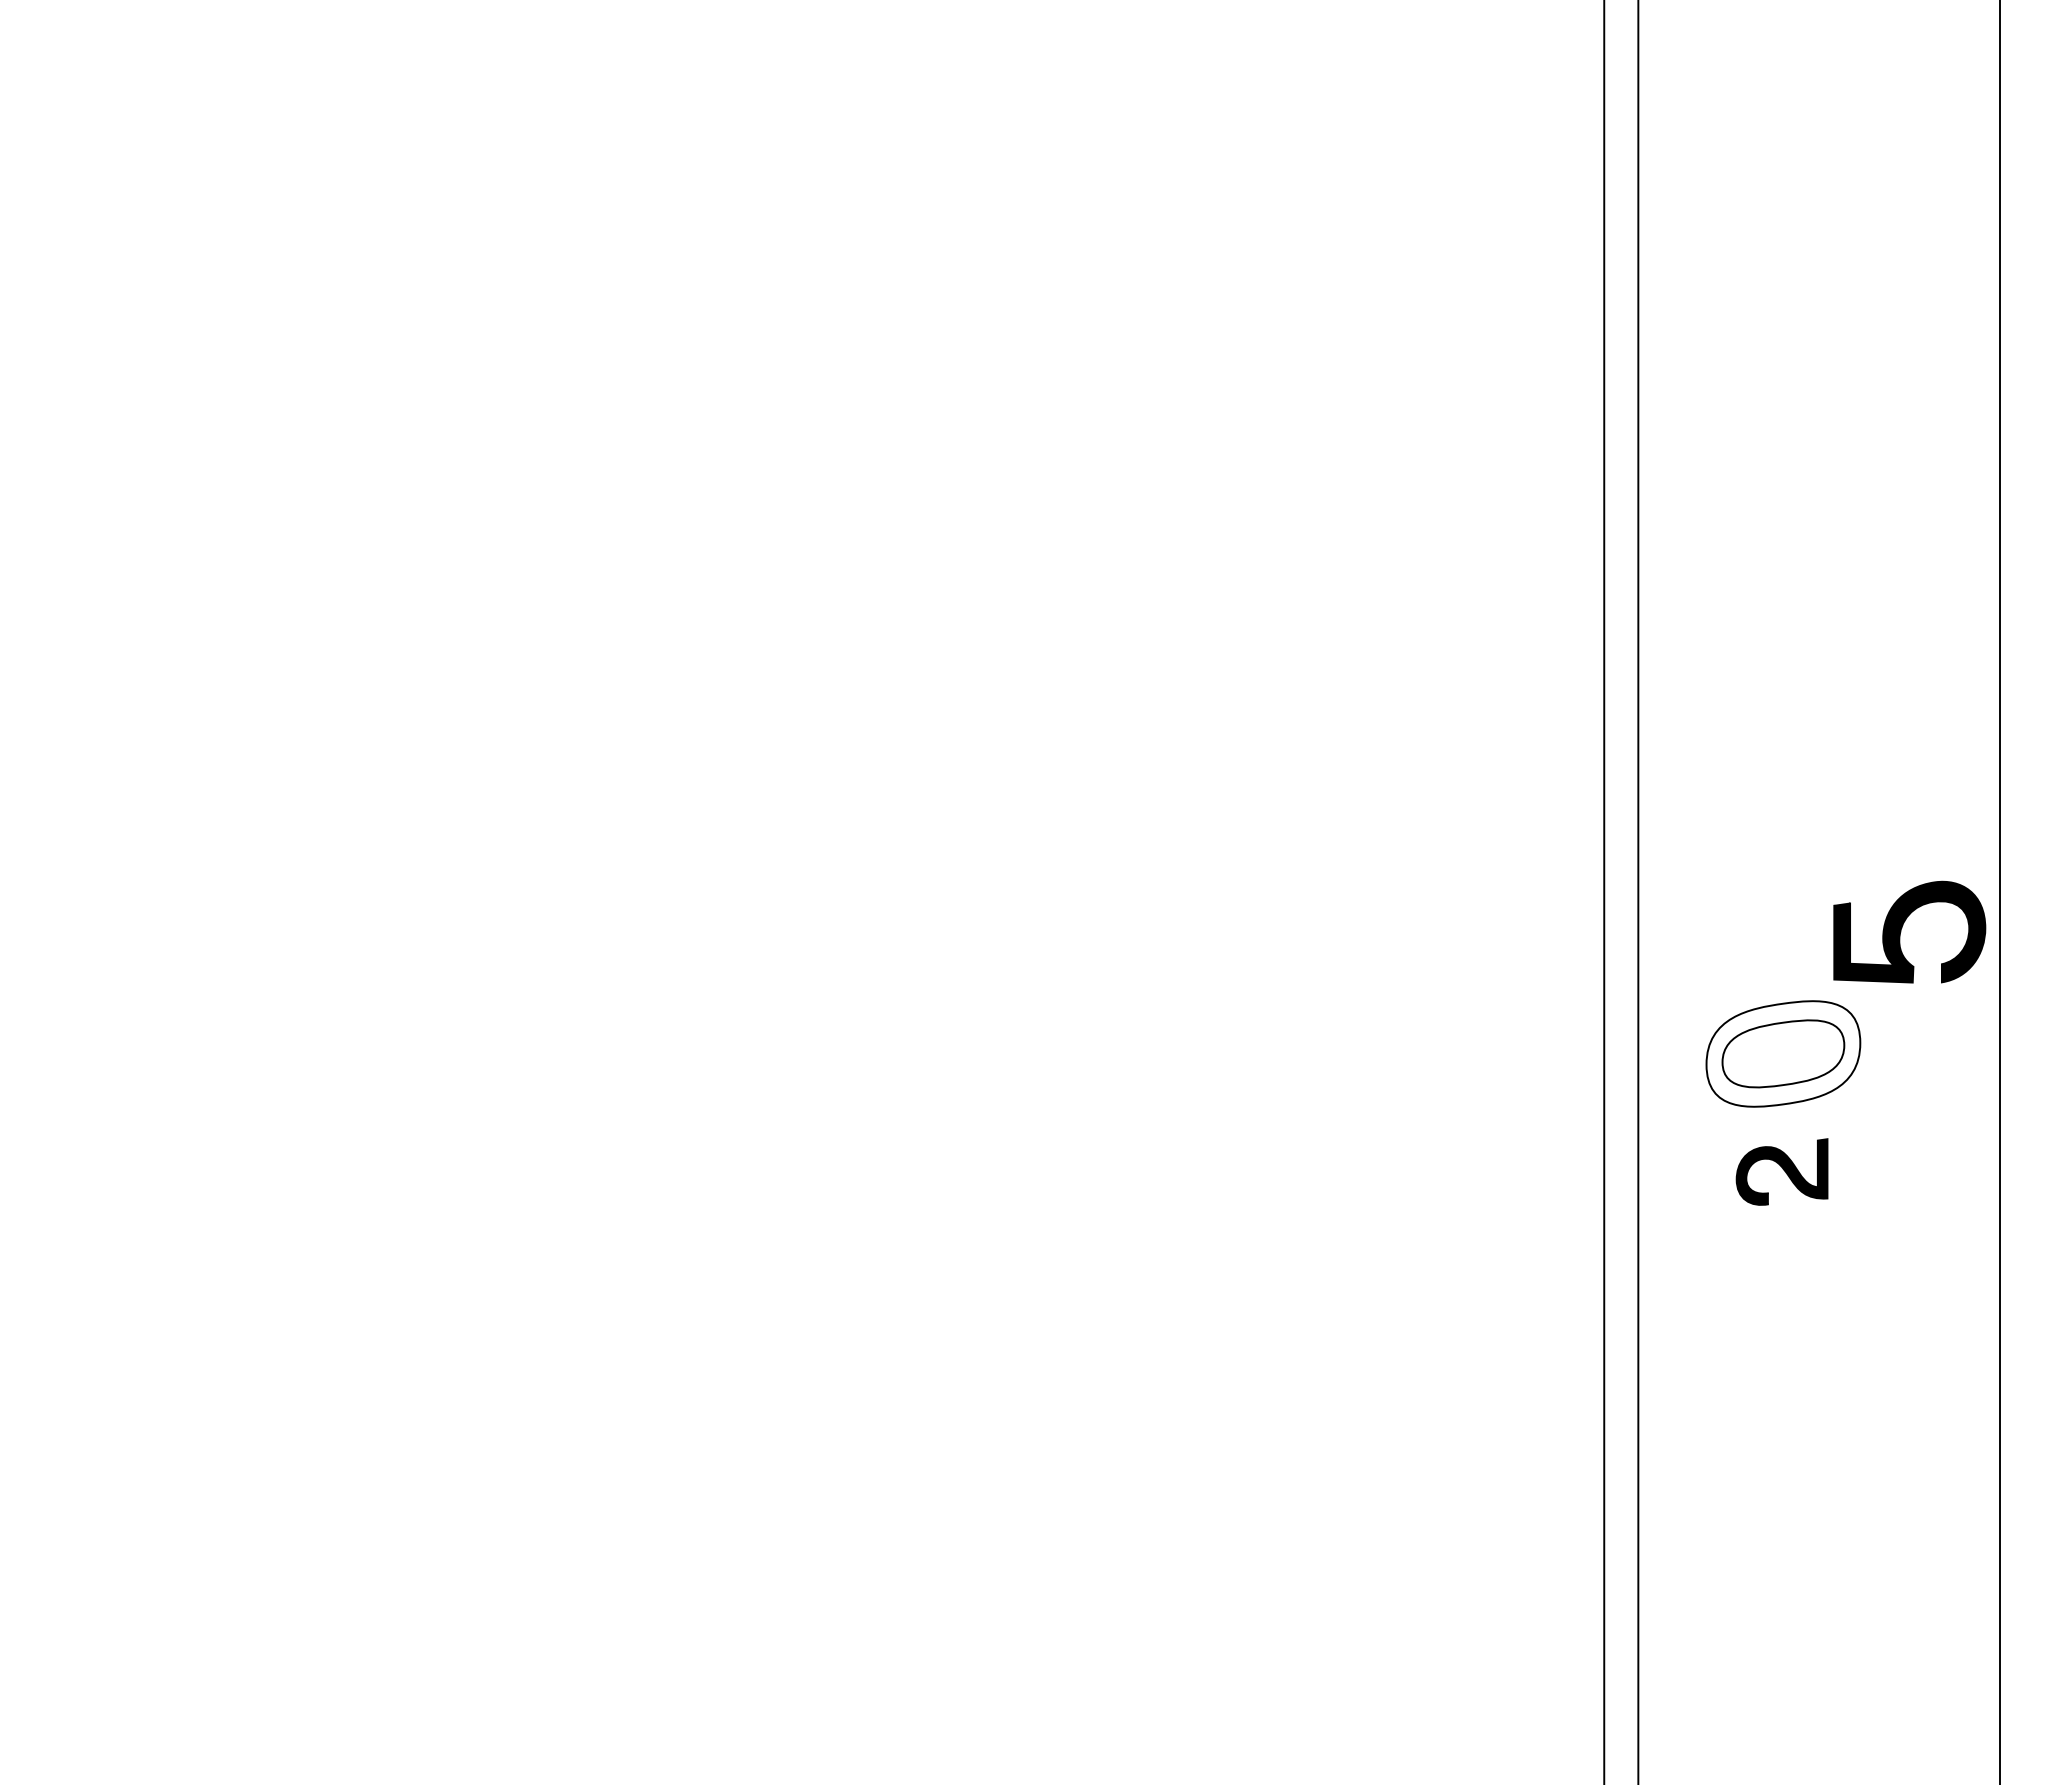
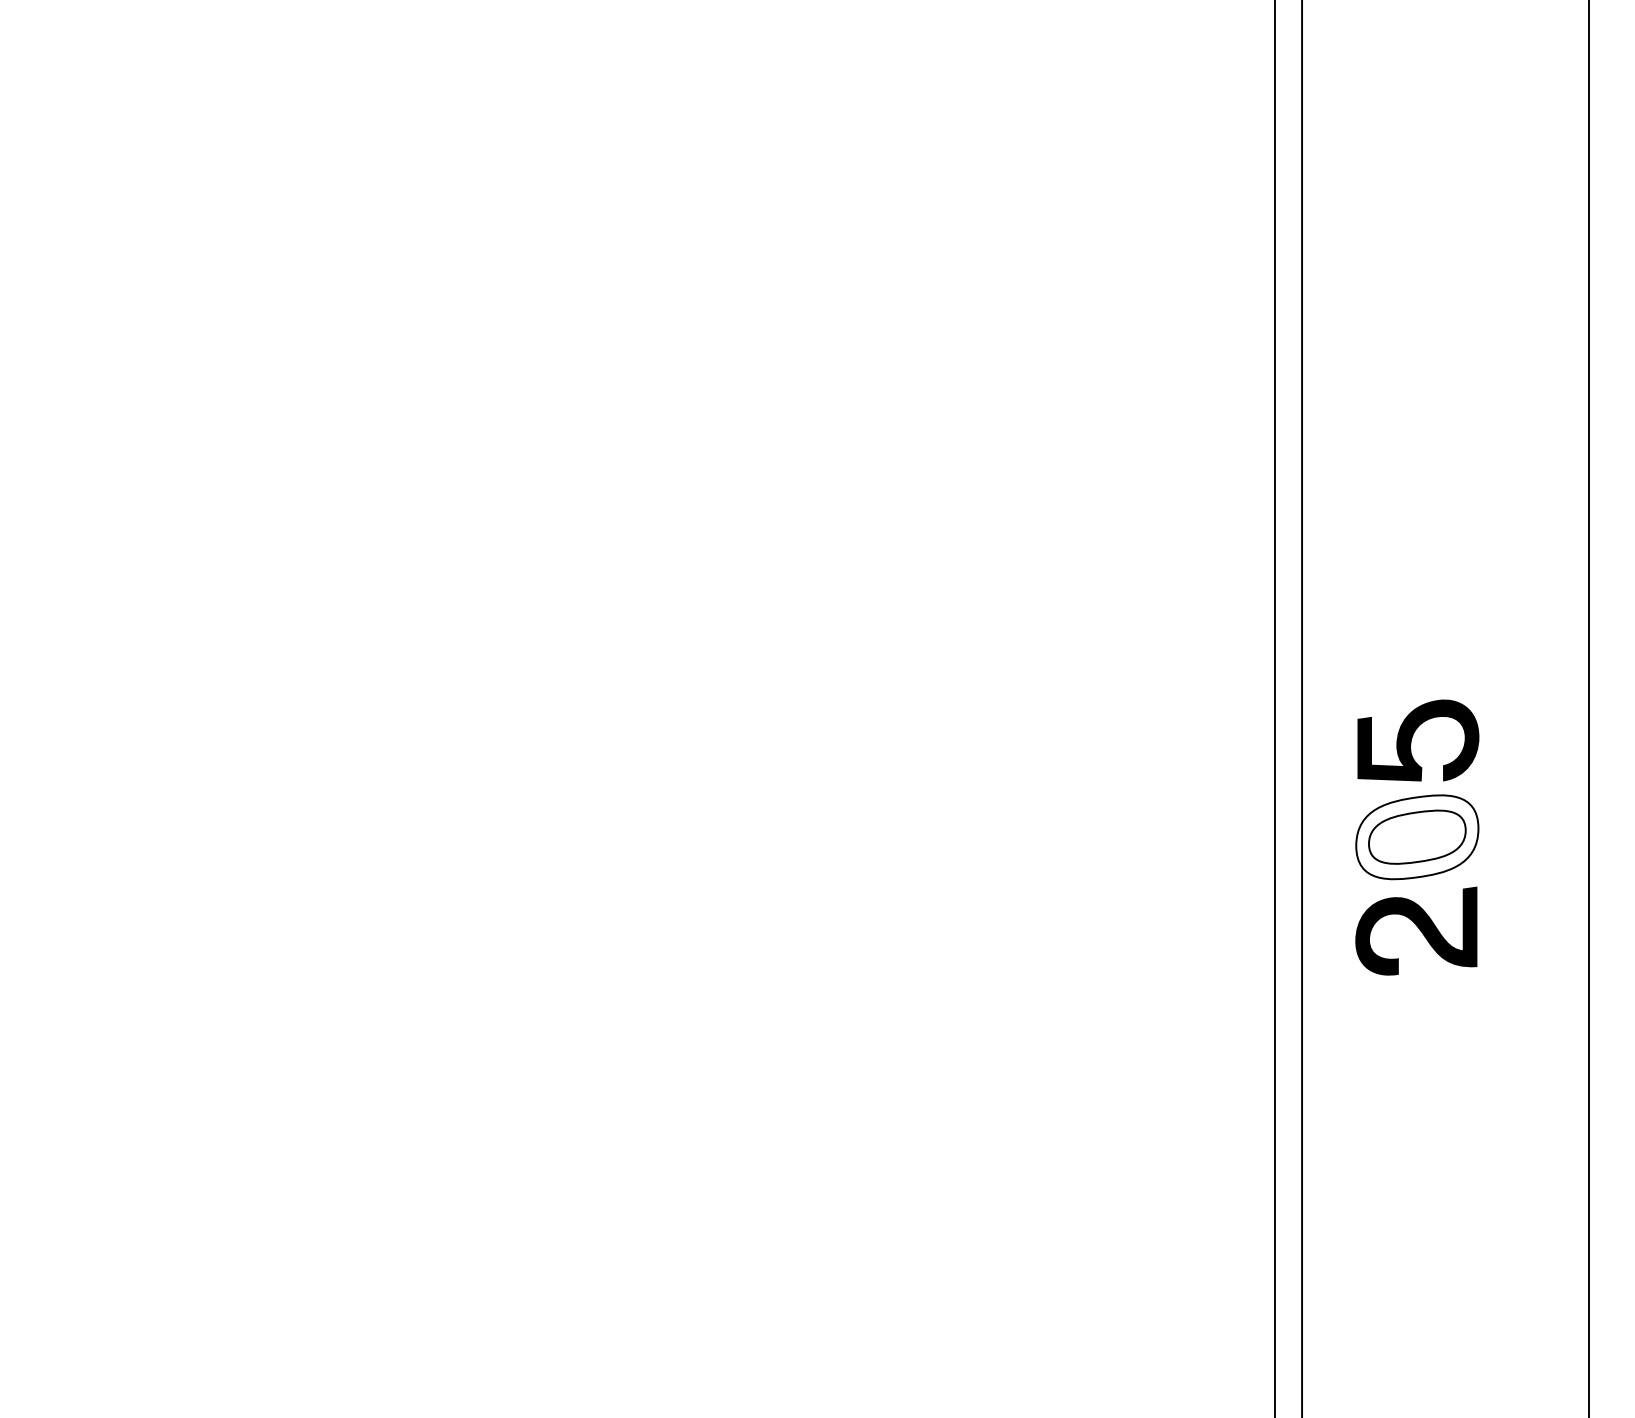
part: (1902, 928) -> (1412, 737), moved
part: (1781, 1171) -> (1415, 930), size x1.67

